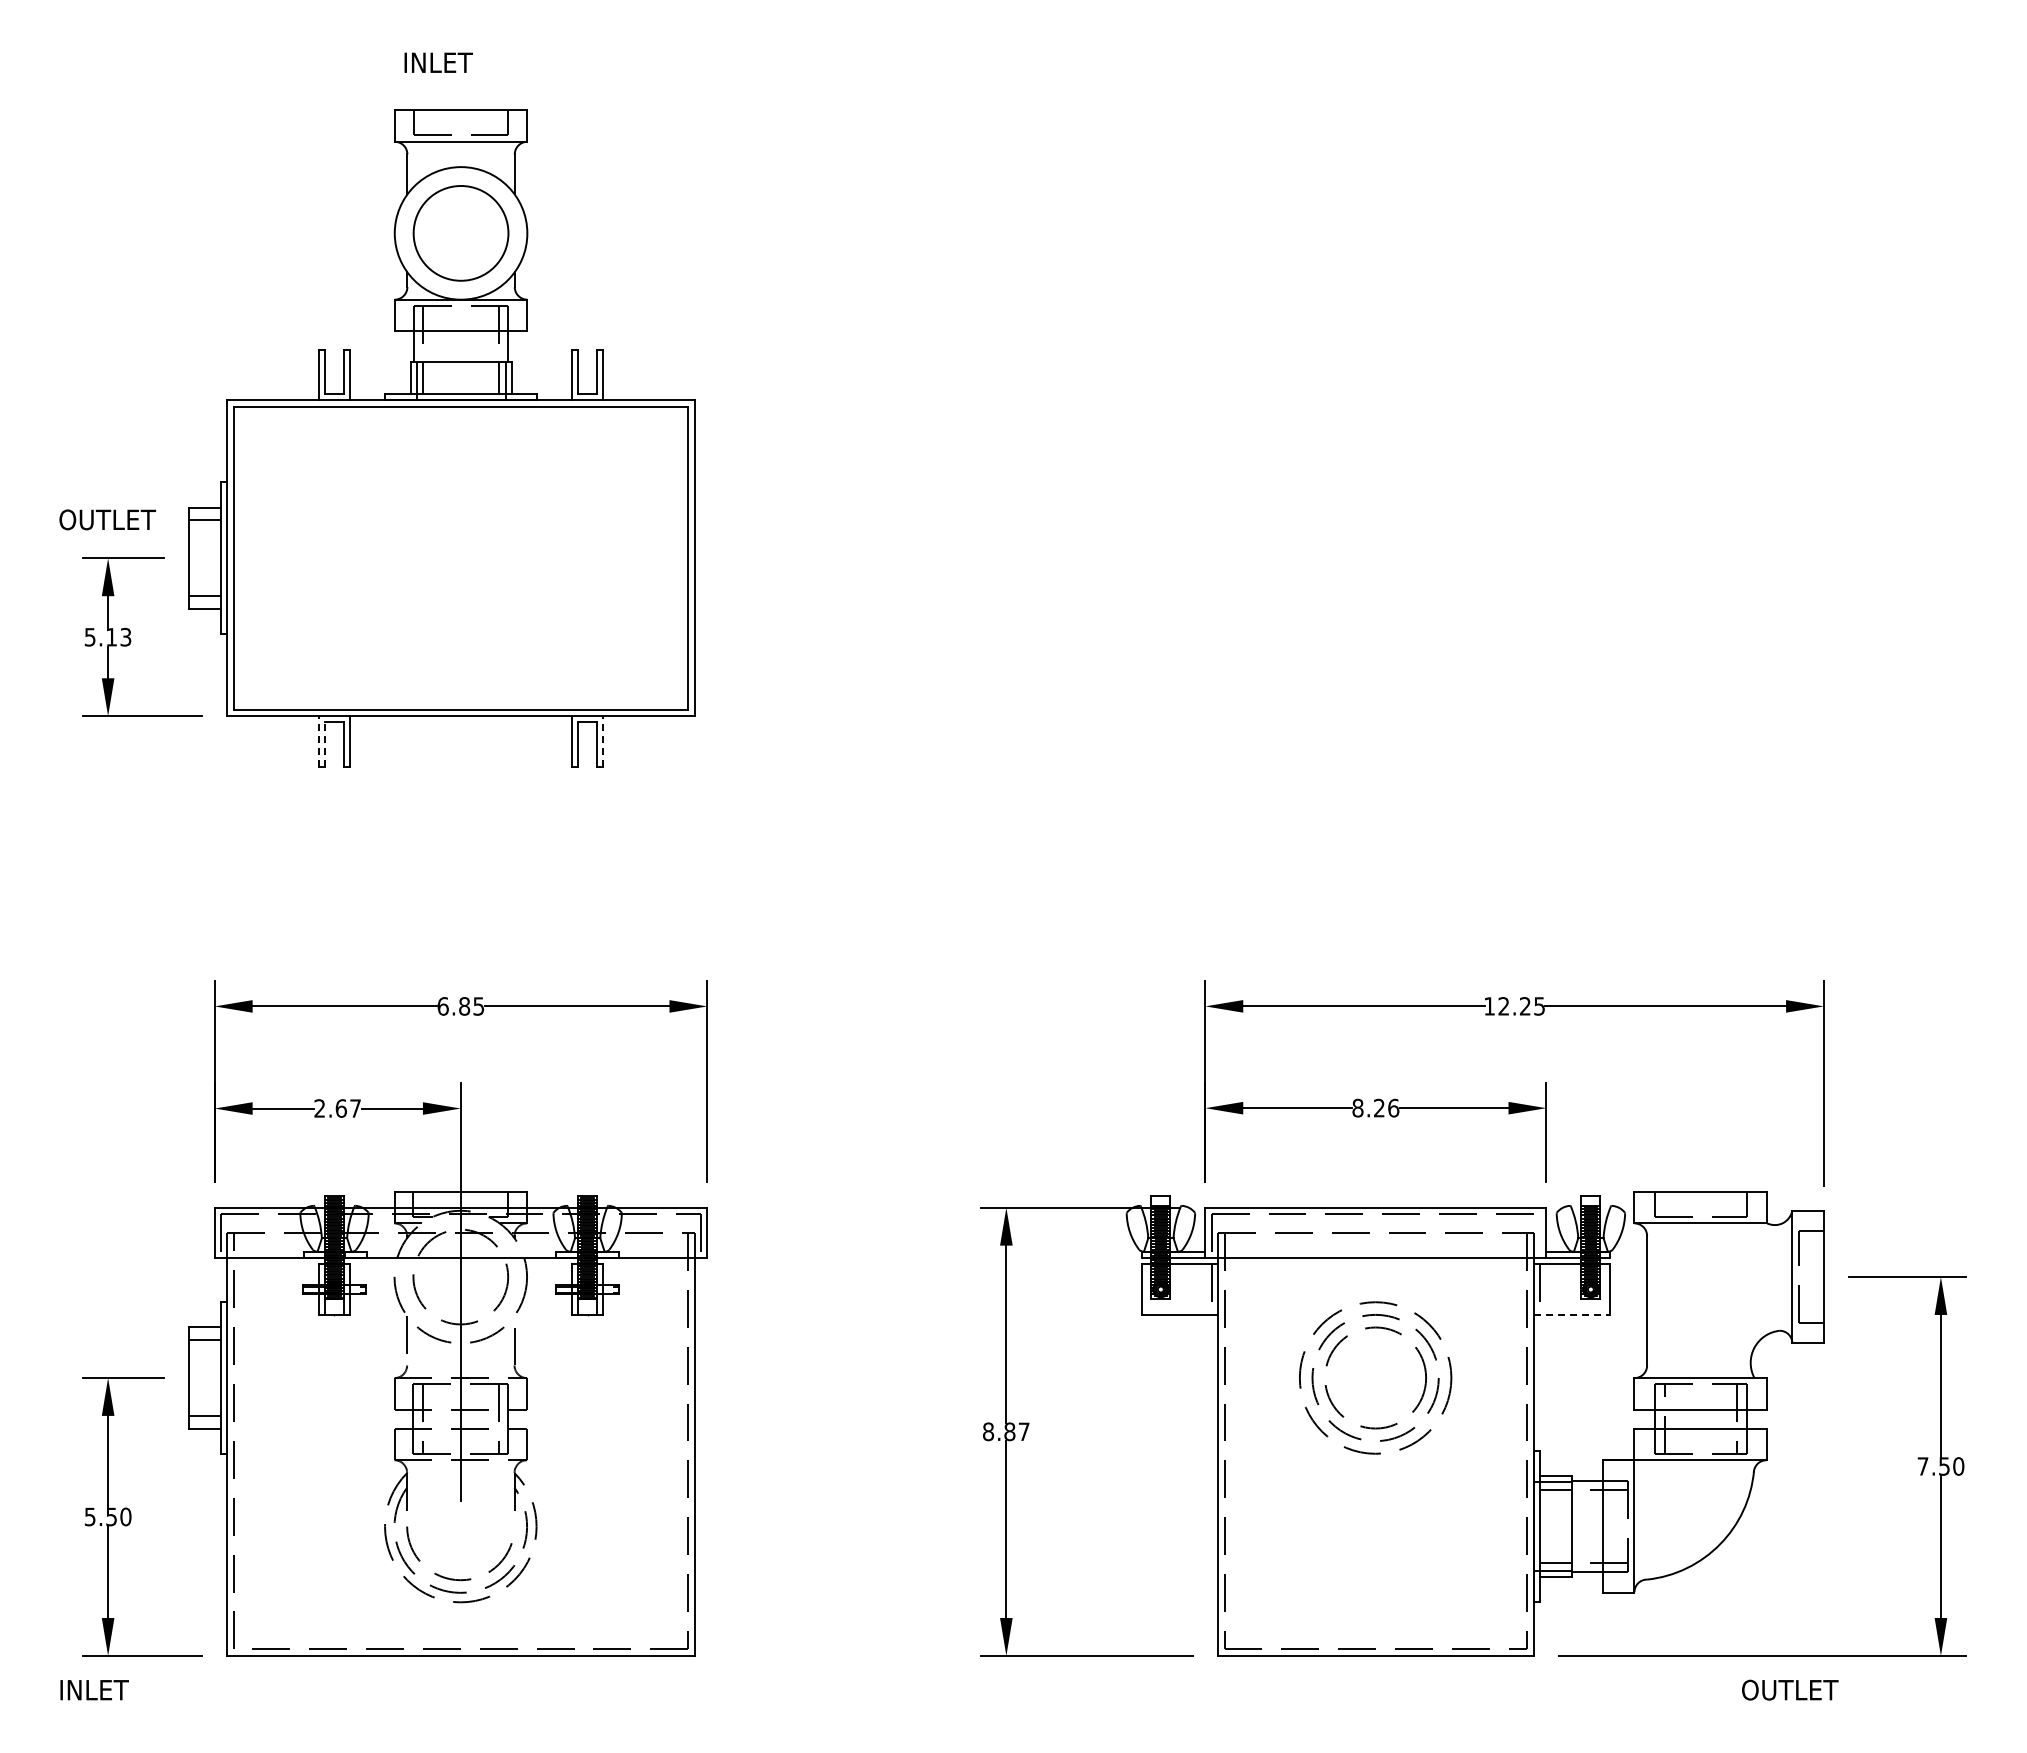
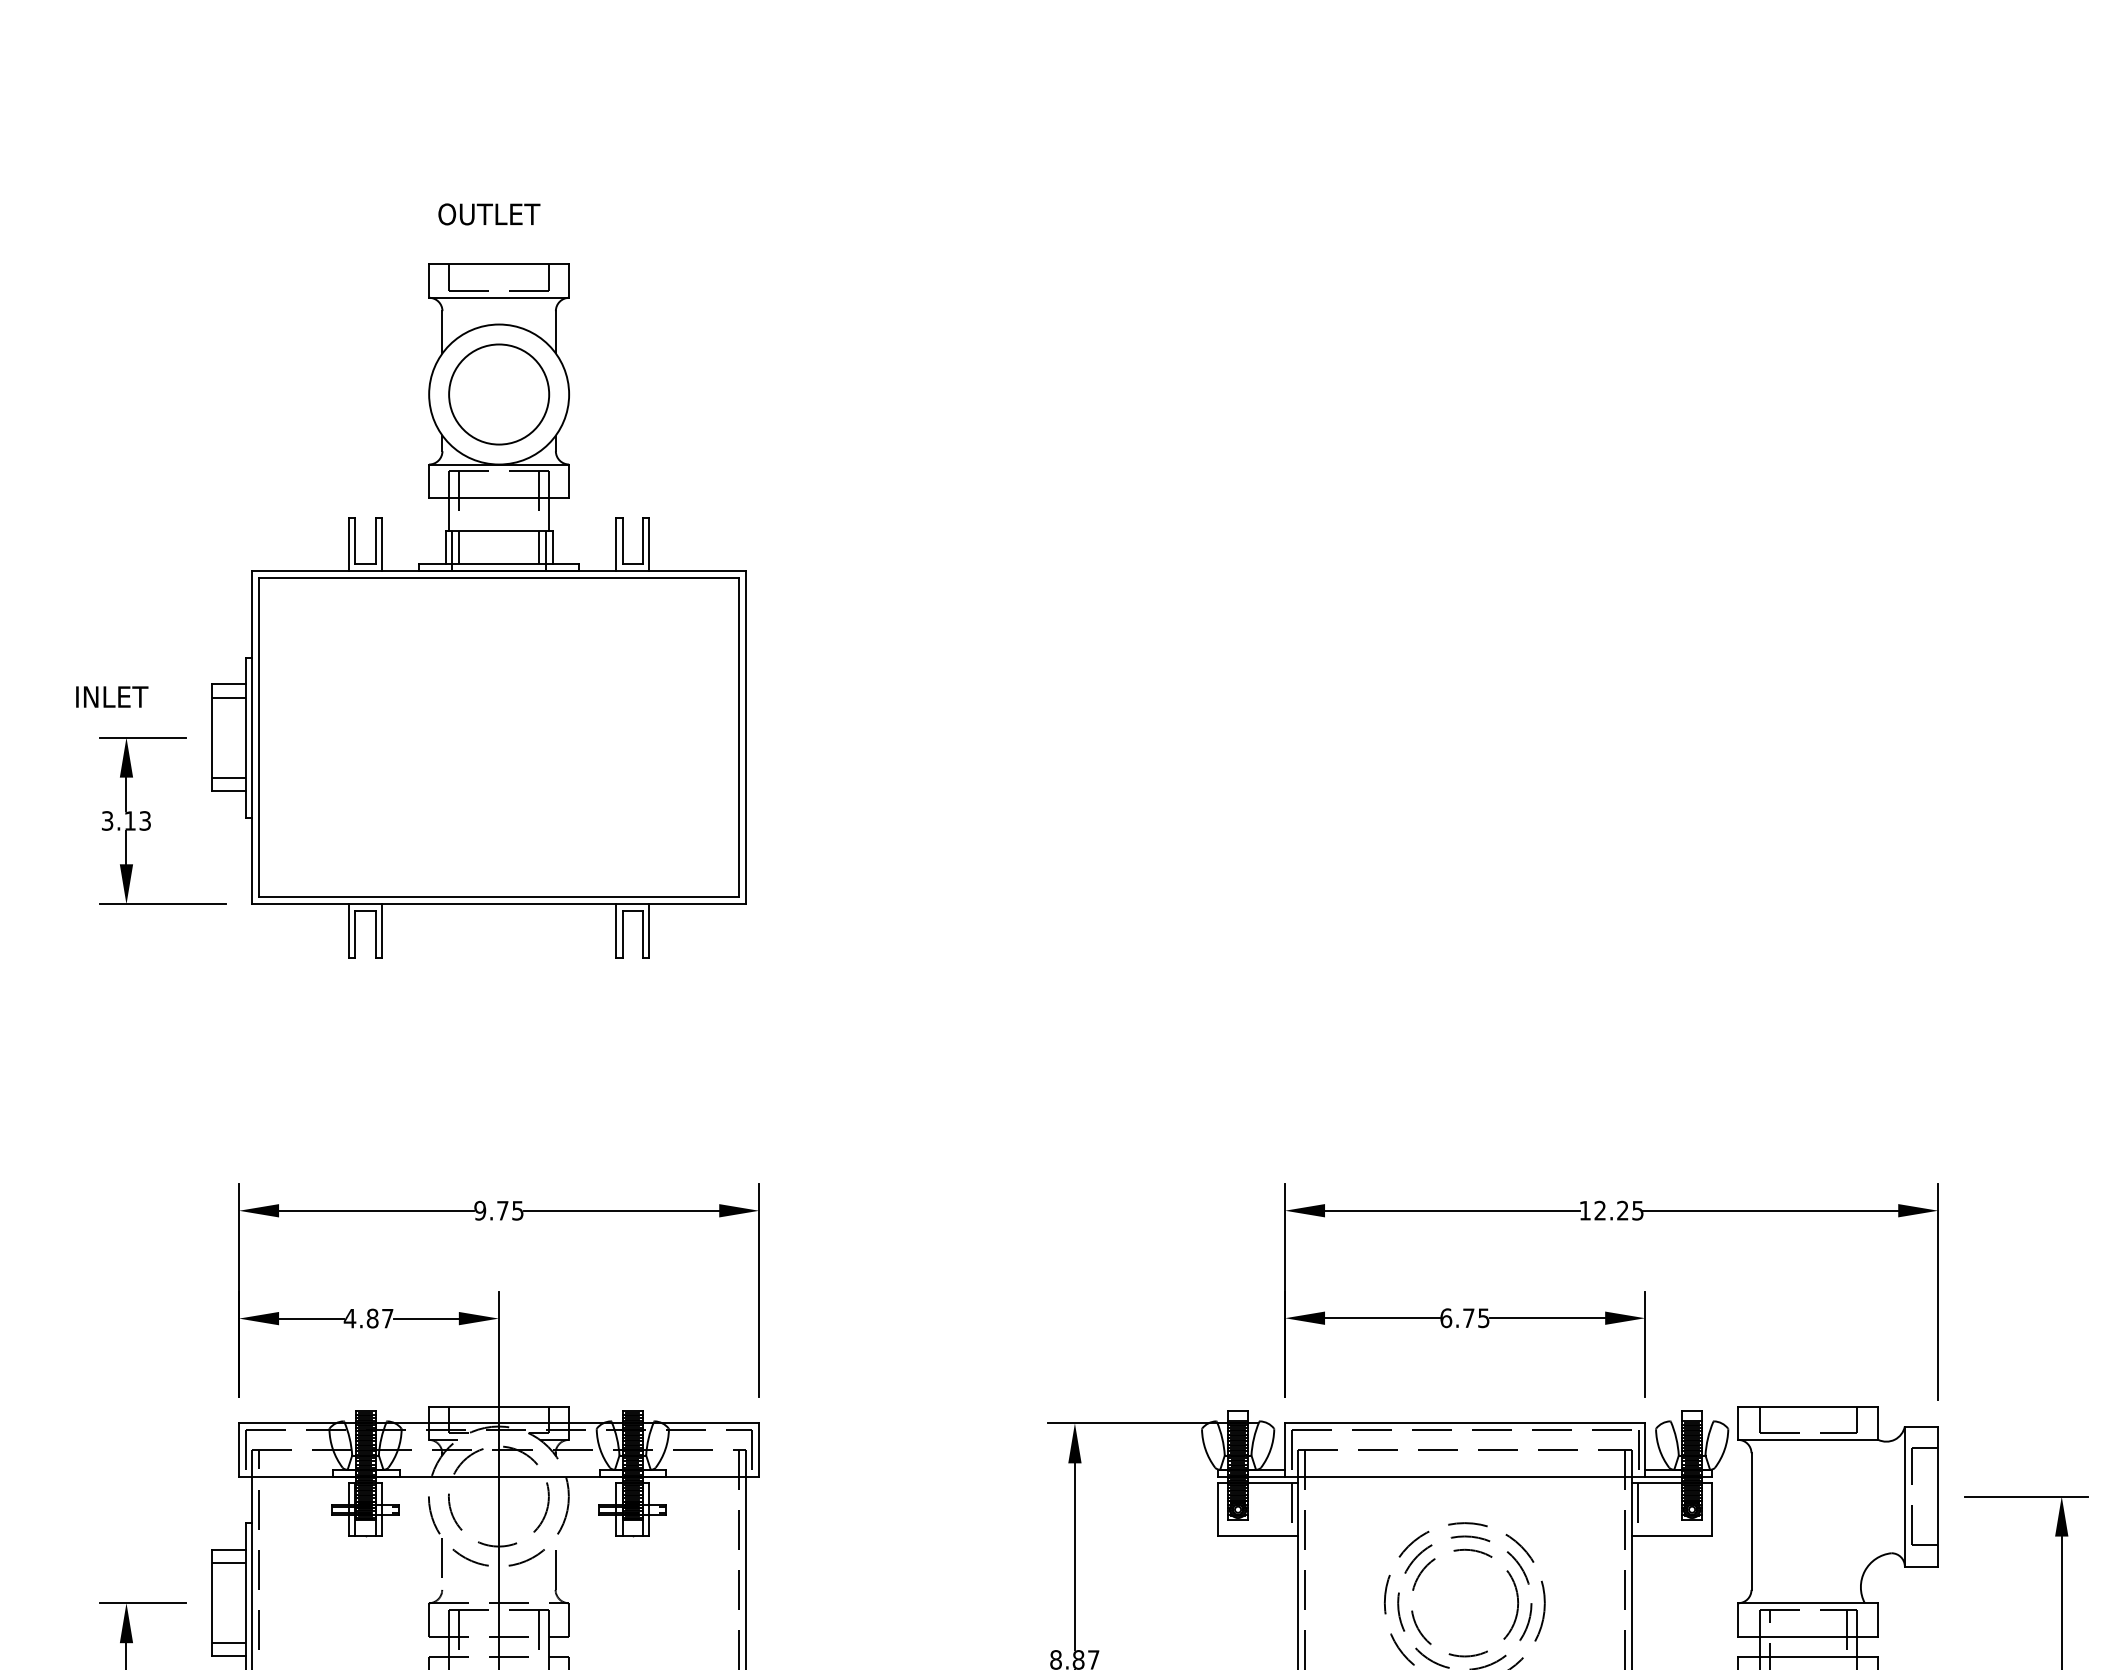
text: (451, 62) -> (489, 214), INLET -> OUTLET
text: (107, 519) -> (125, 696), OUTLET -> INLET
text: (90, 636) -> (107, 820), 5.13 -> 3.13
line: (318, 740) -> (348, 929), dashed -> solid
line: (603, 740) -> (649, 929), dashed -> solid
line: (324, 744) -> (354, 934), dashed -> solid
text: (453, 1006) -> (491, 1210), 6.85 -> 9.75
text: (1375, 1107) -> (1464, 1317), 8.26 -> 6.75
text: (329, 1108) -> (360, 1318), 2.67 -> 4.87
line: (1540, 1236) -> (1638, 1453), added
line: (1571, 1314) -> (1671, 1536), dashed -> solid

